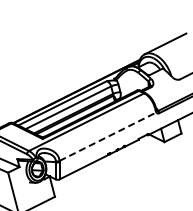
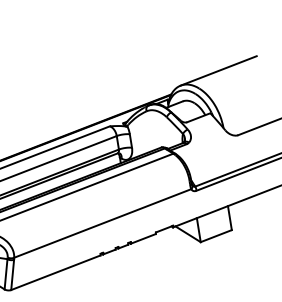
line: (108, 136) -> (103, 223), dashed -> solid

